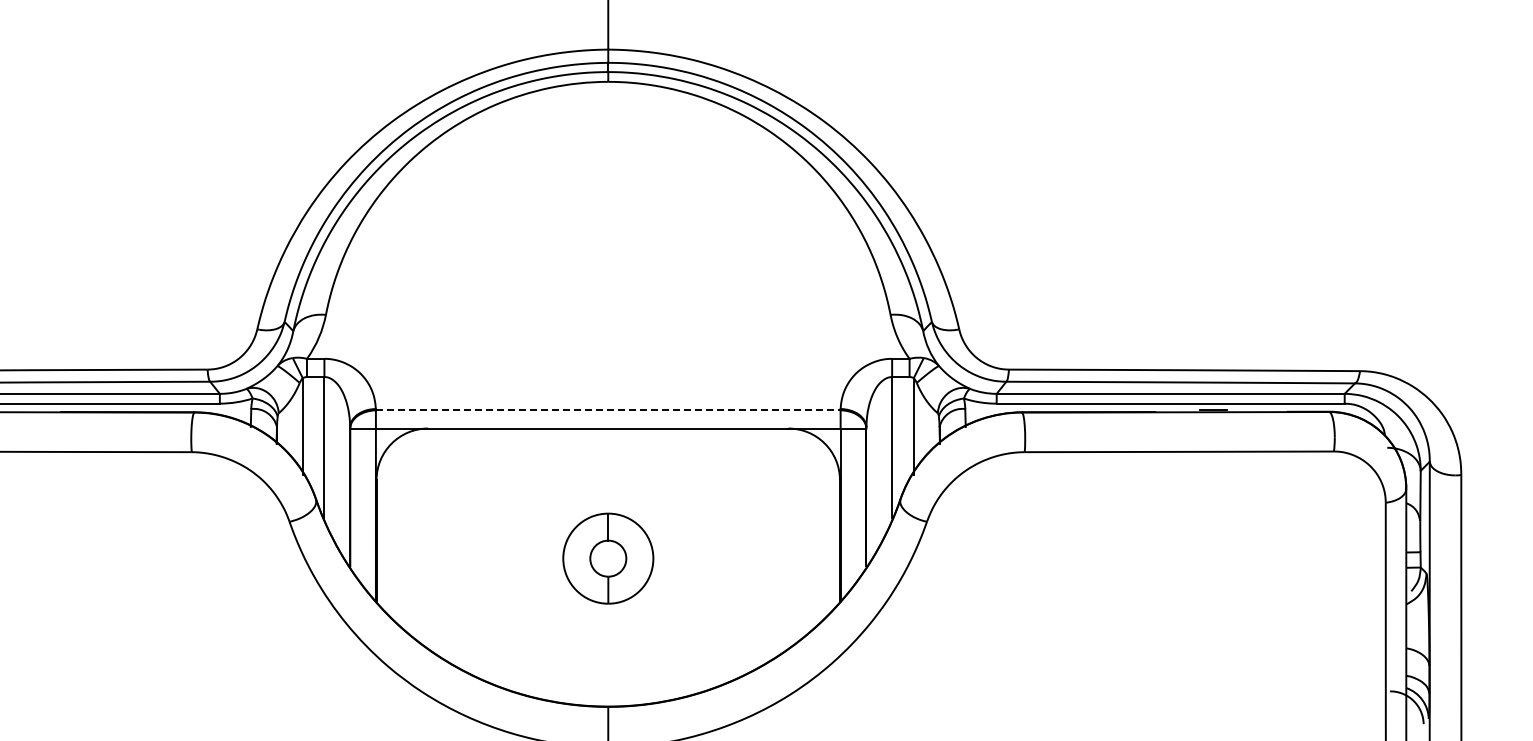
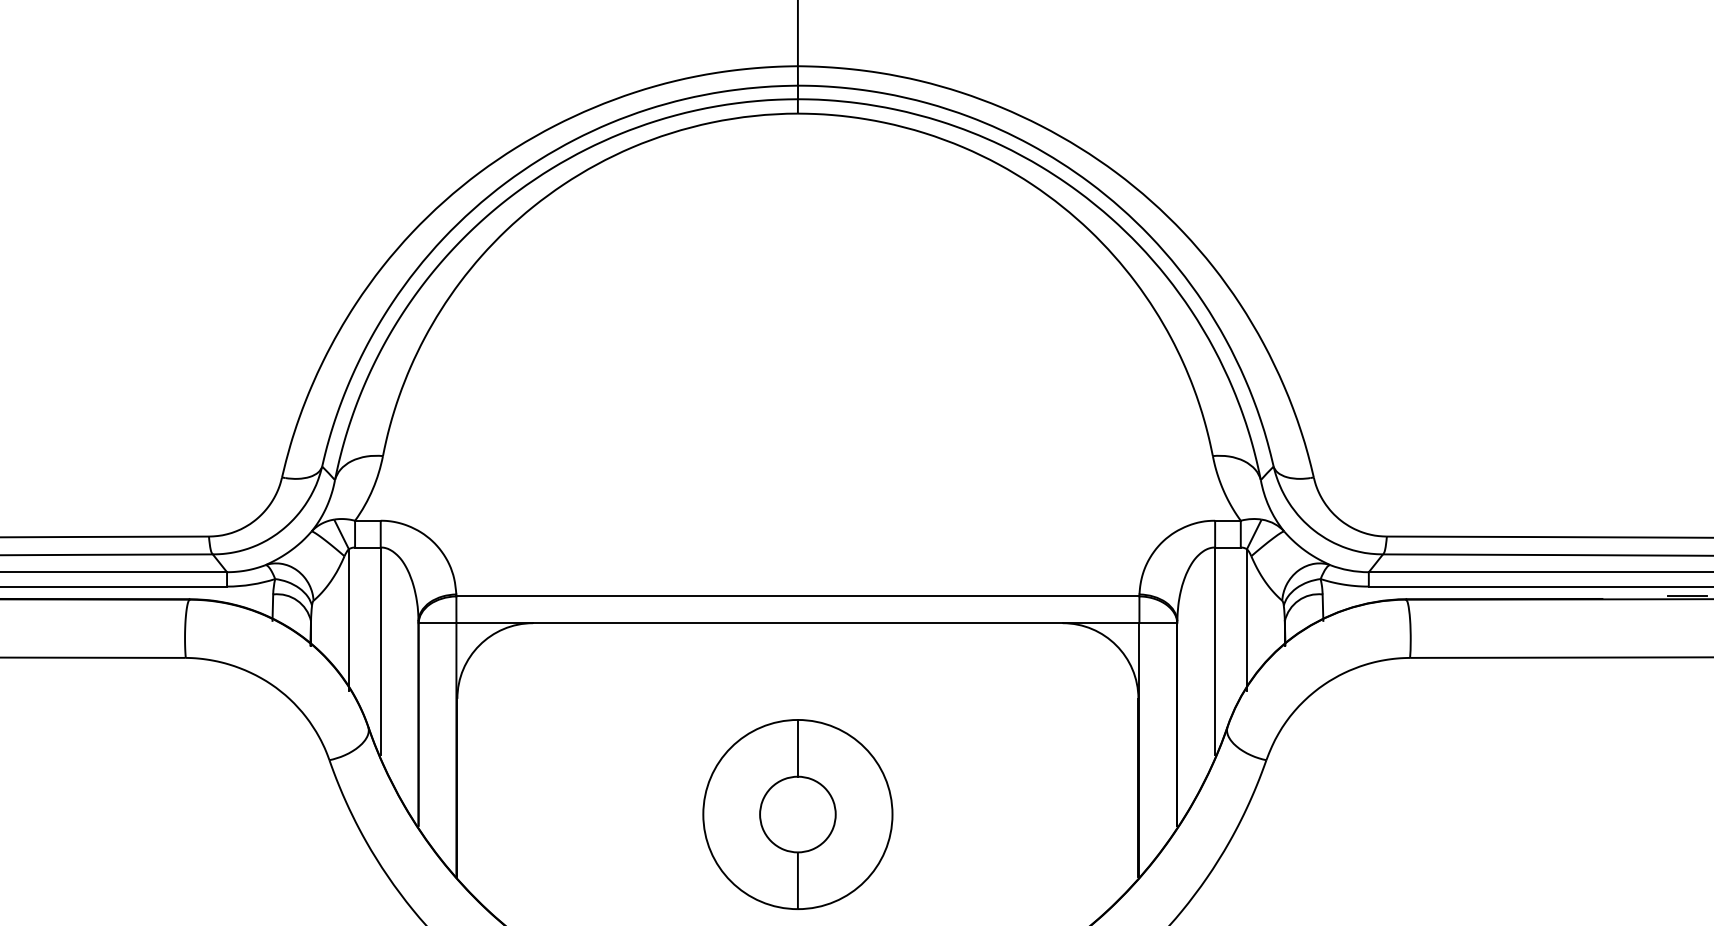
line: (608, 410) -> (798, 596), dashed -> solid
part: (608, 558) -> (798, 814), size x1.43

